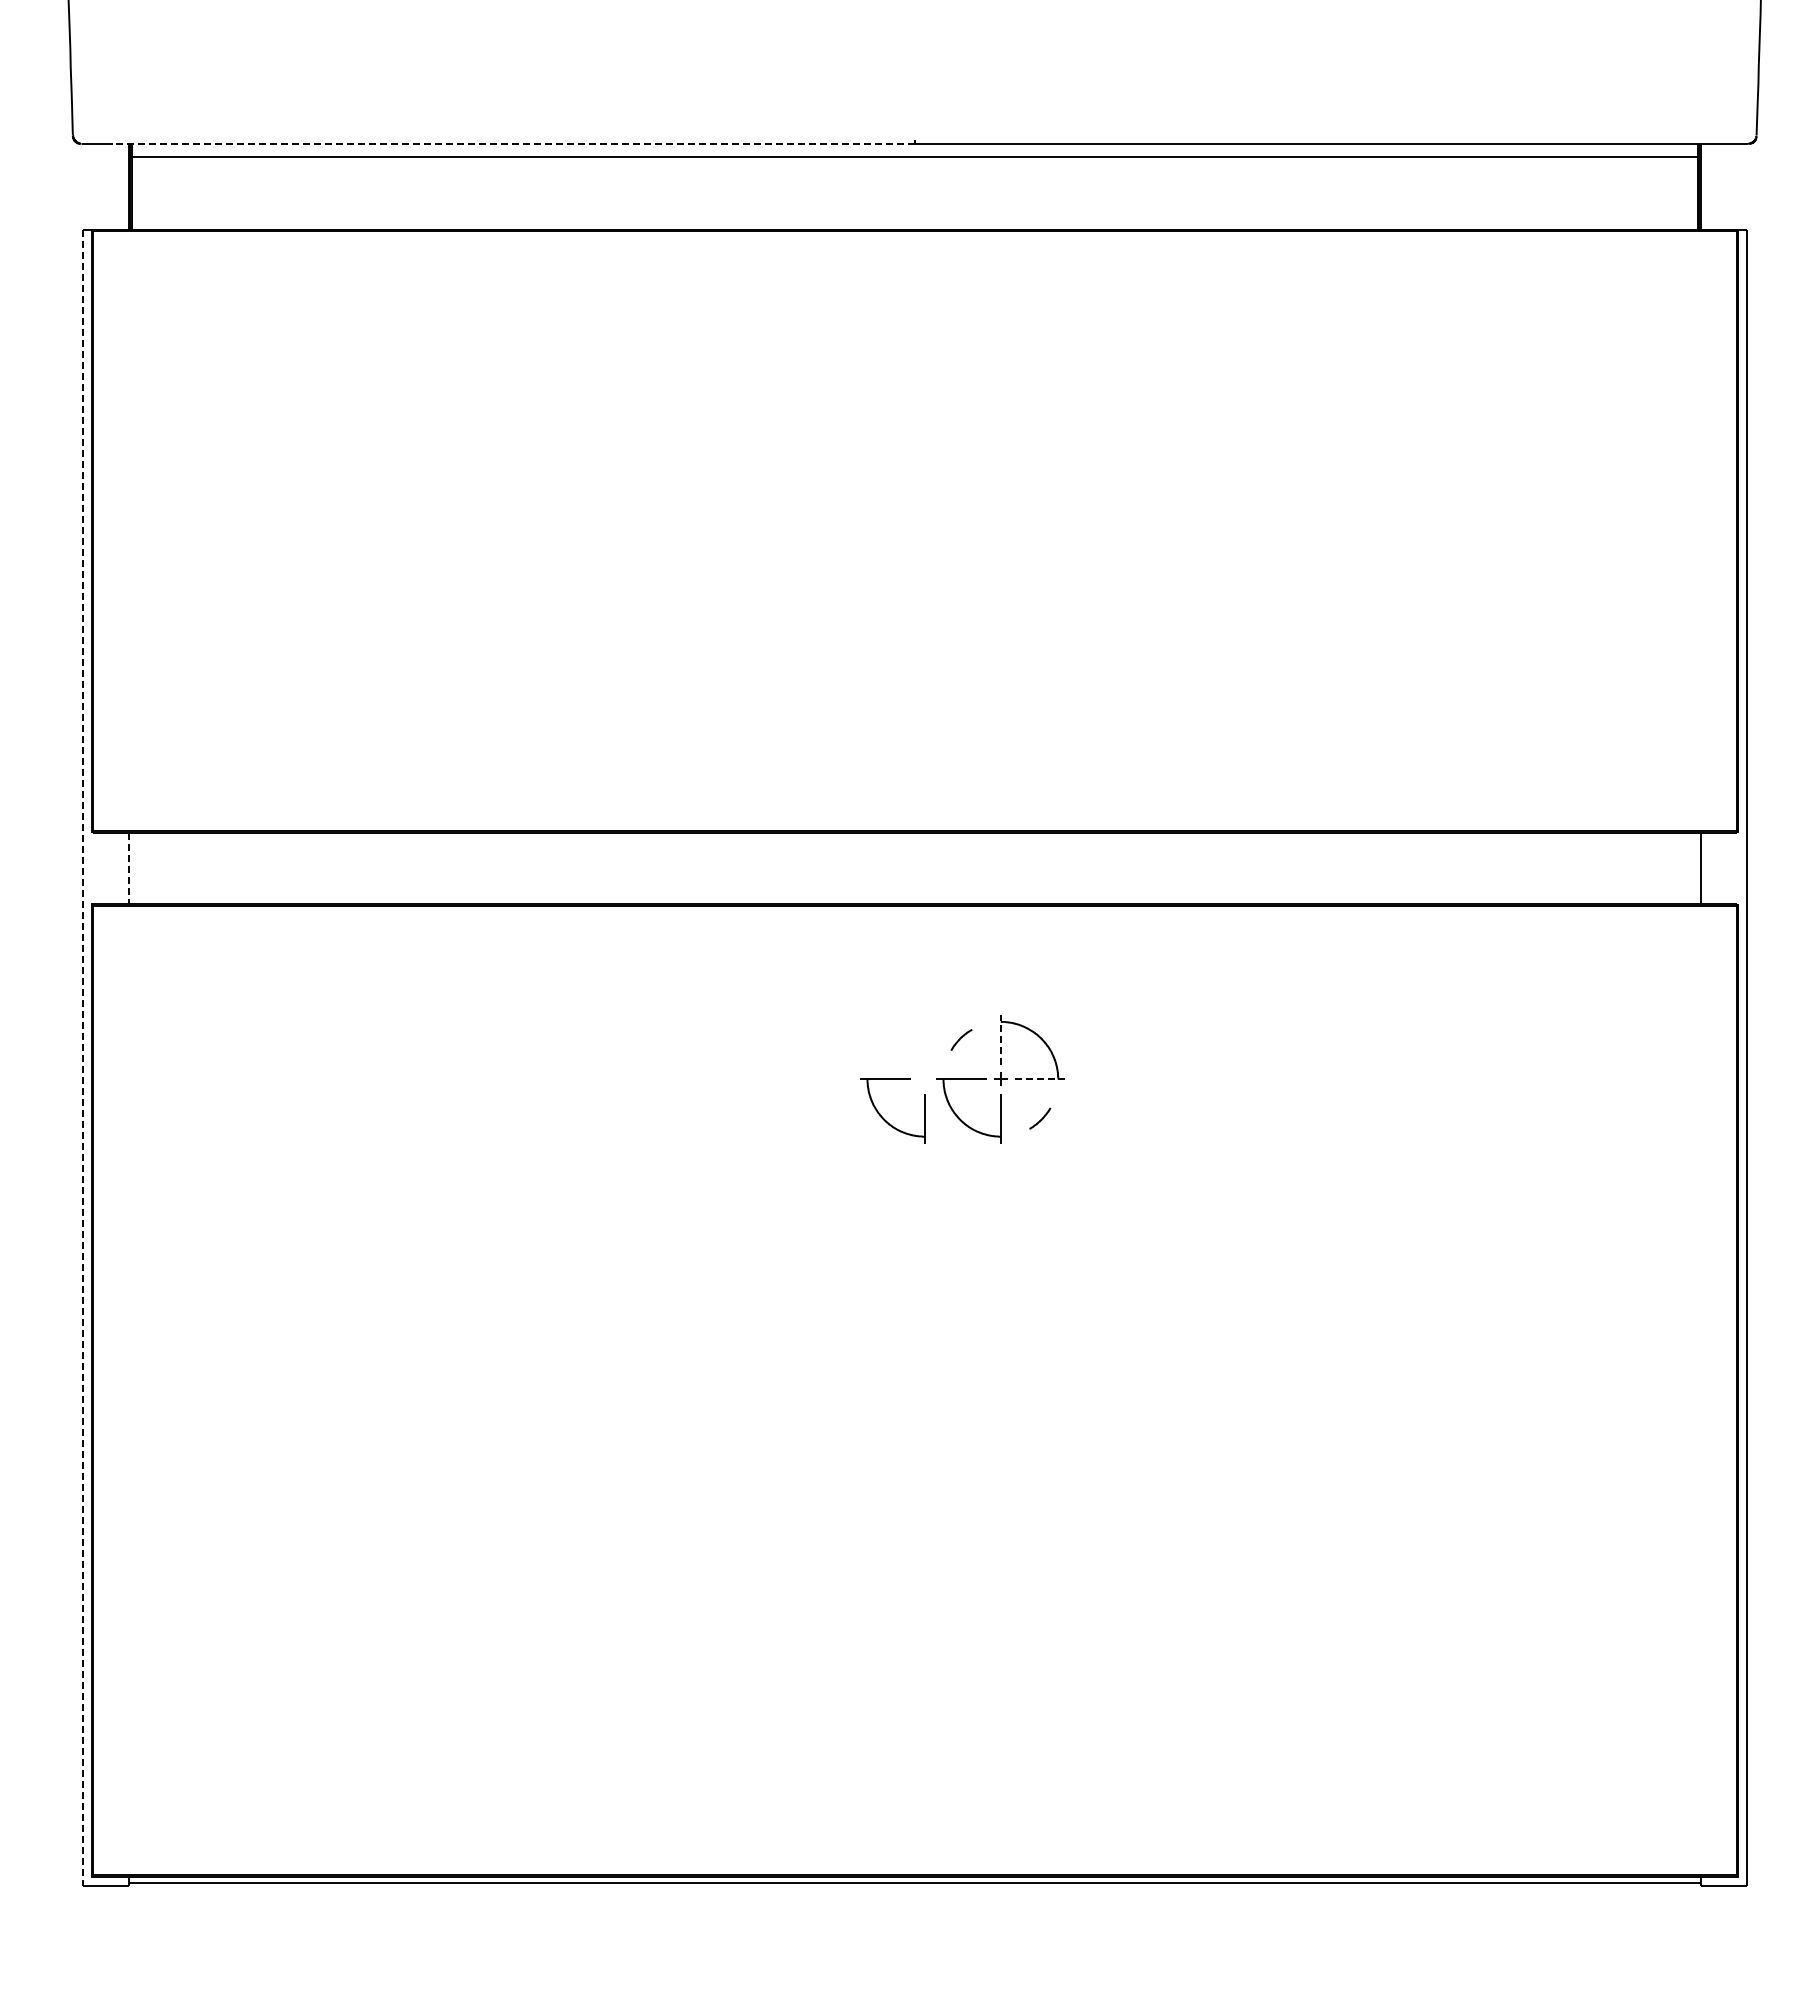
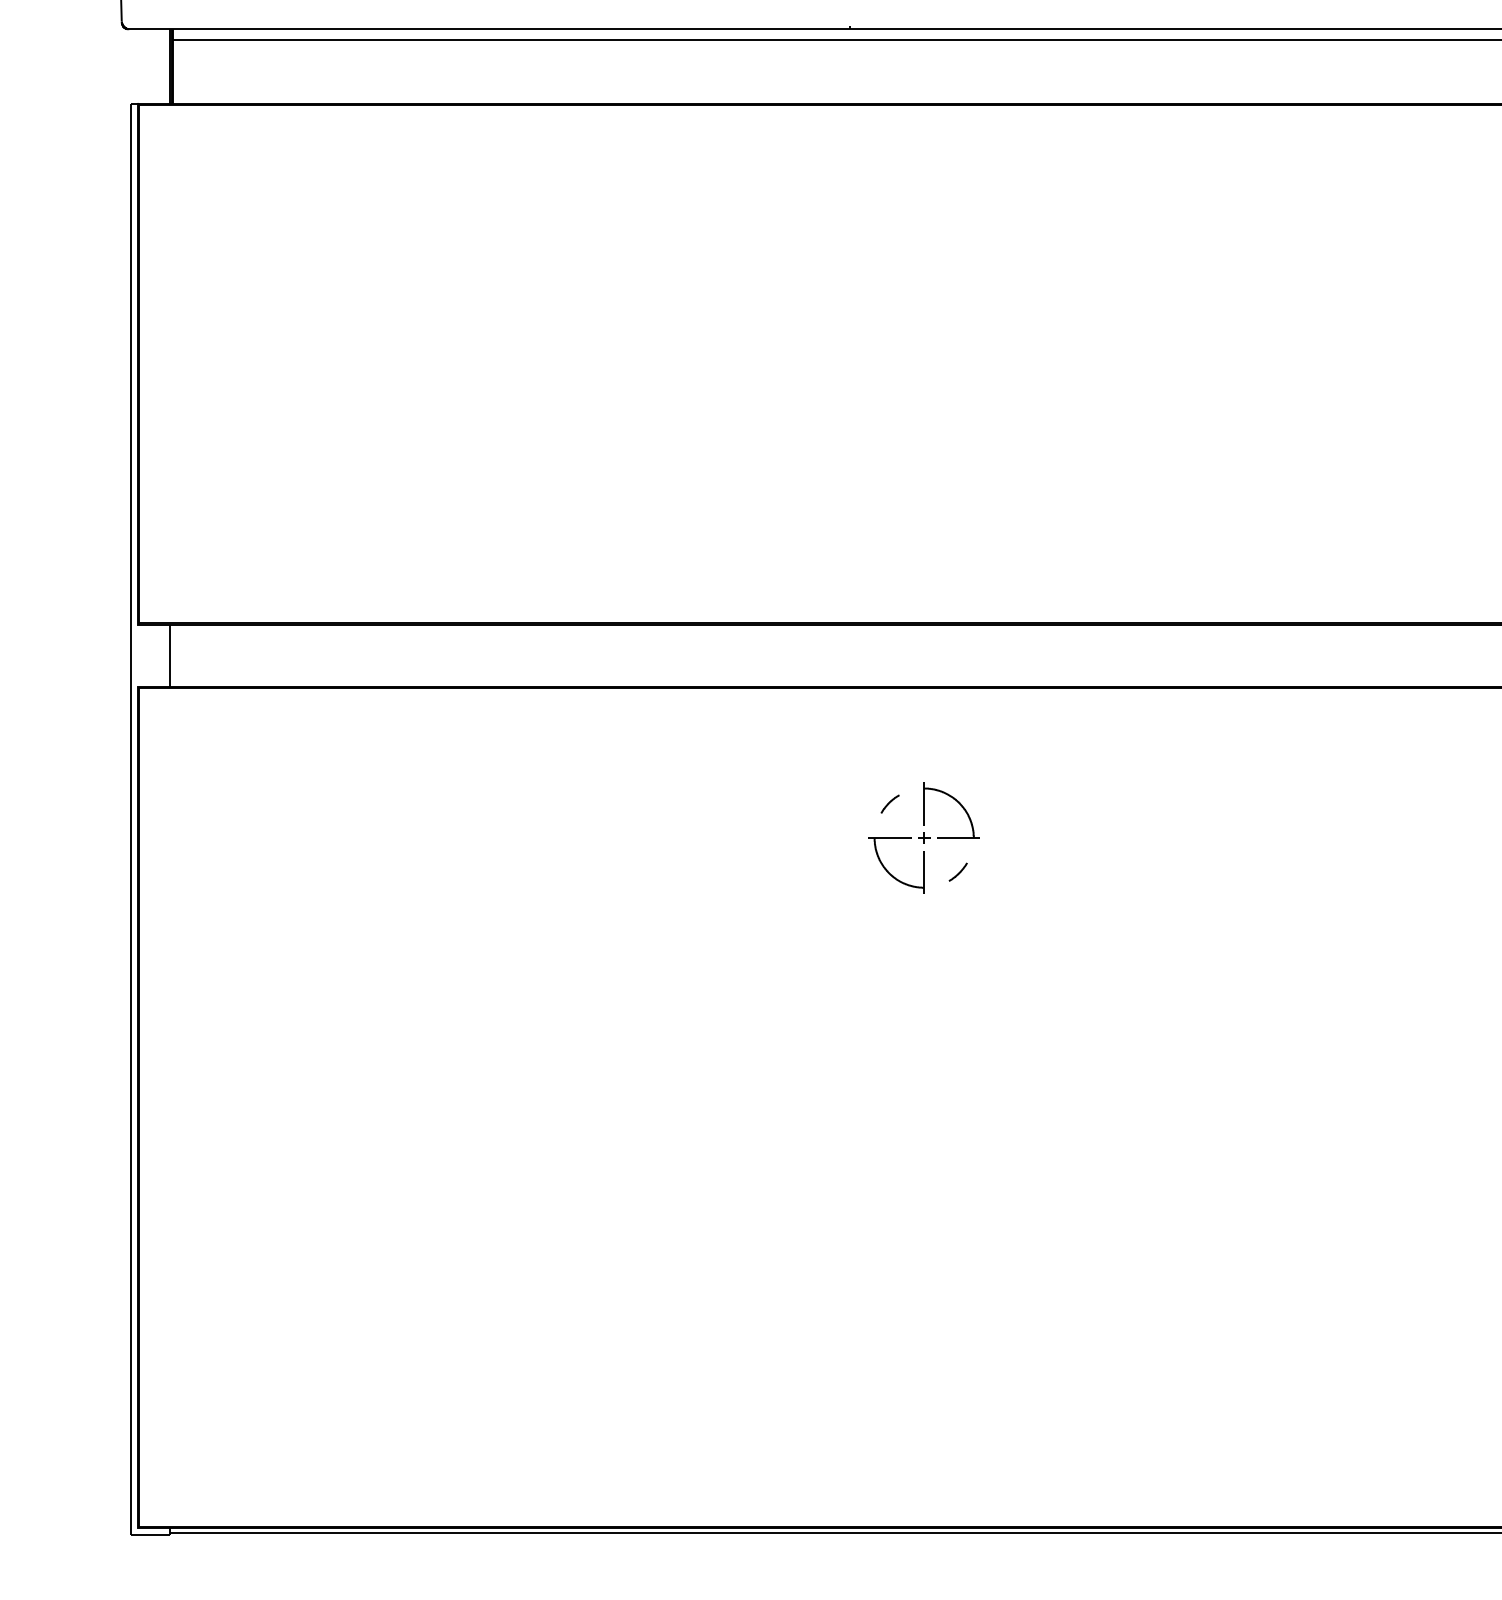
line: (514, 143) -> (503, 28), dashed -> solid
line: (128, 868) -> (169, 655), dashed -> solid
line: (1000, 1039) -> (923, 803), dashed -> solid
line: (83, 1057) -> (130, 819), dashed -> solid
line: (1040, 1079) -> (958, 838), dashed -> solid
part: (884, 1118) -> (823, 872), removed

